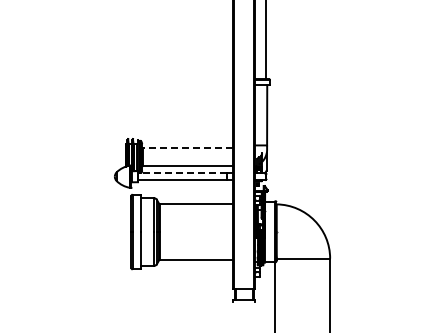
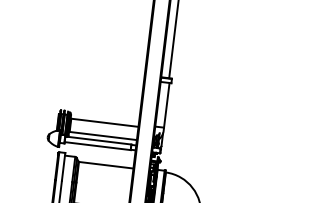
line: (187, 148) -> (104, 122), dashed -> solid
line: (181, 172) -> (97, 140), dashed -> solid

